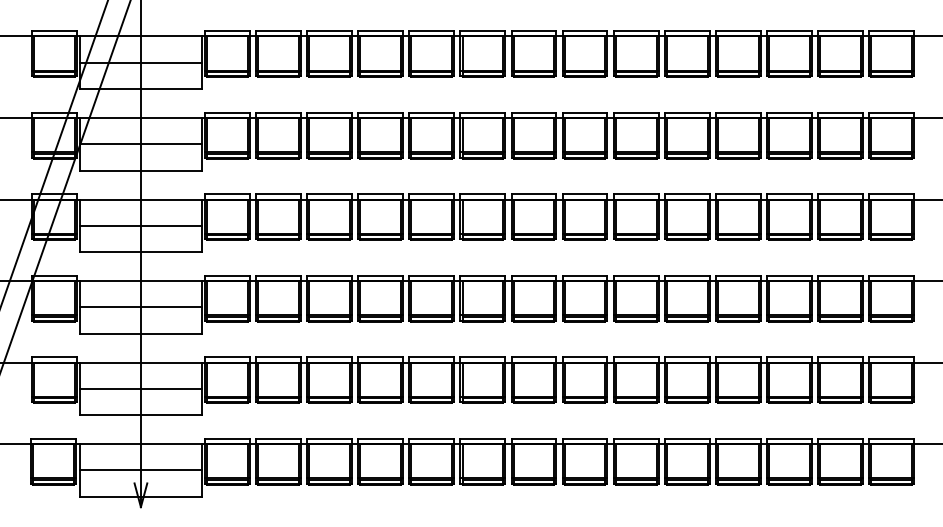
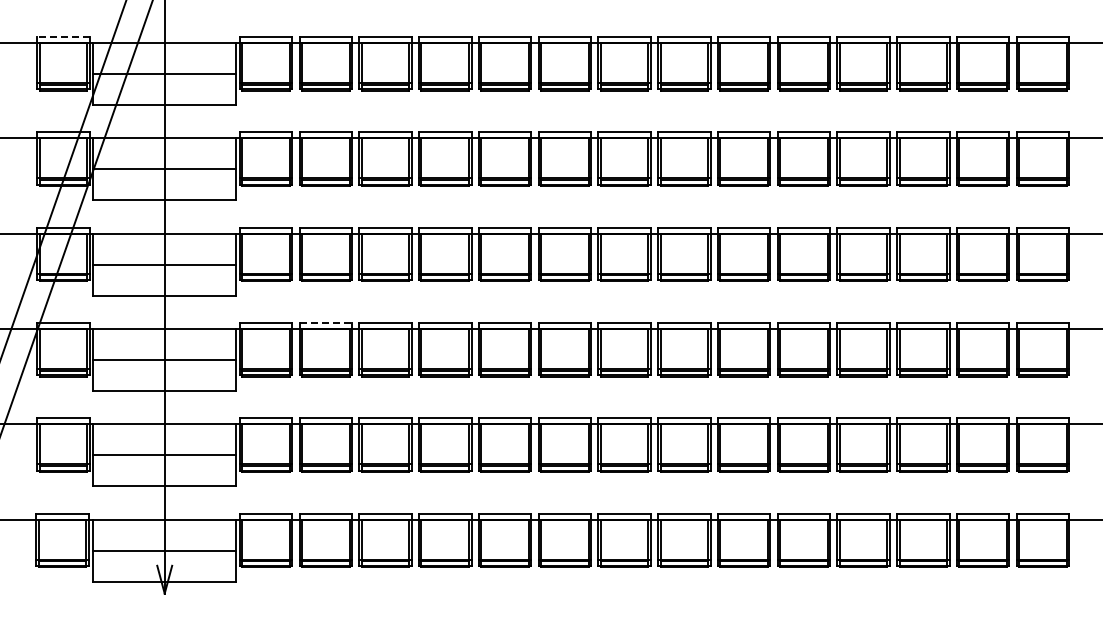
line: (53, 31) -> (62, 36), solid -> dashed
line: (279, 276) -> (326, 323), solid -> dashed

